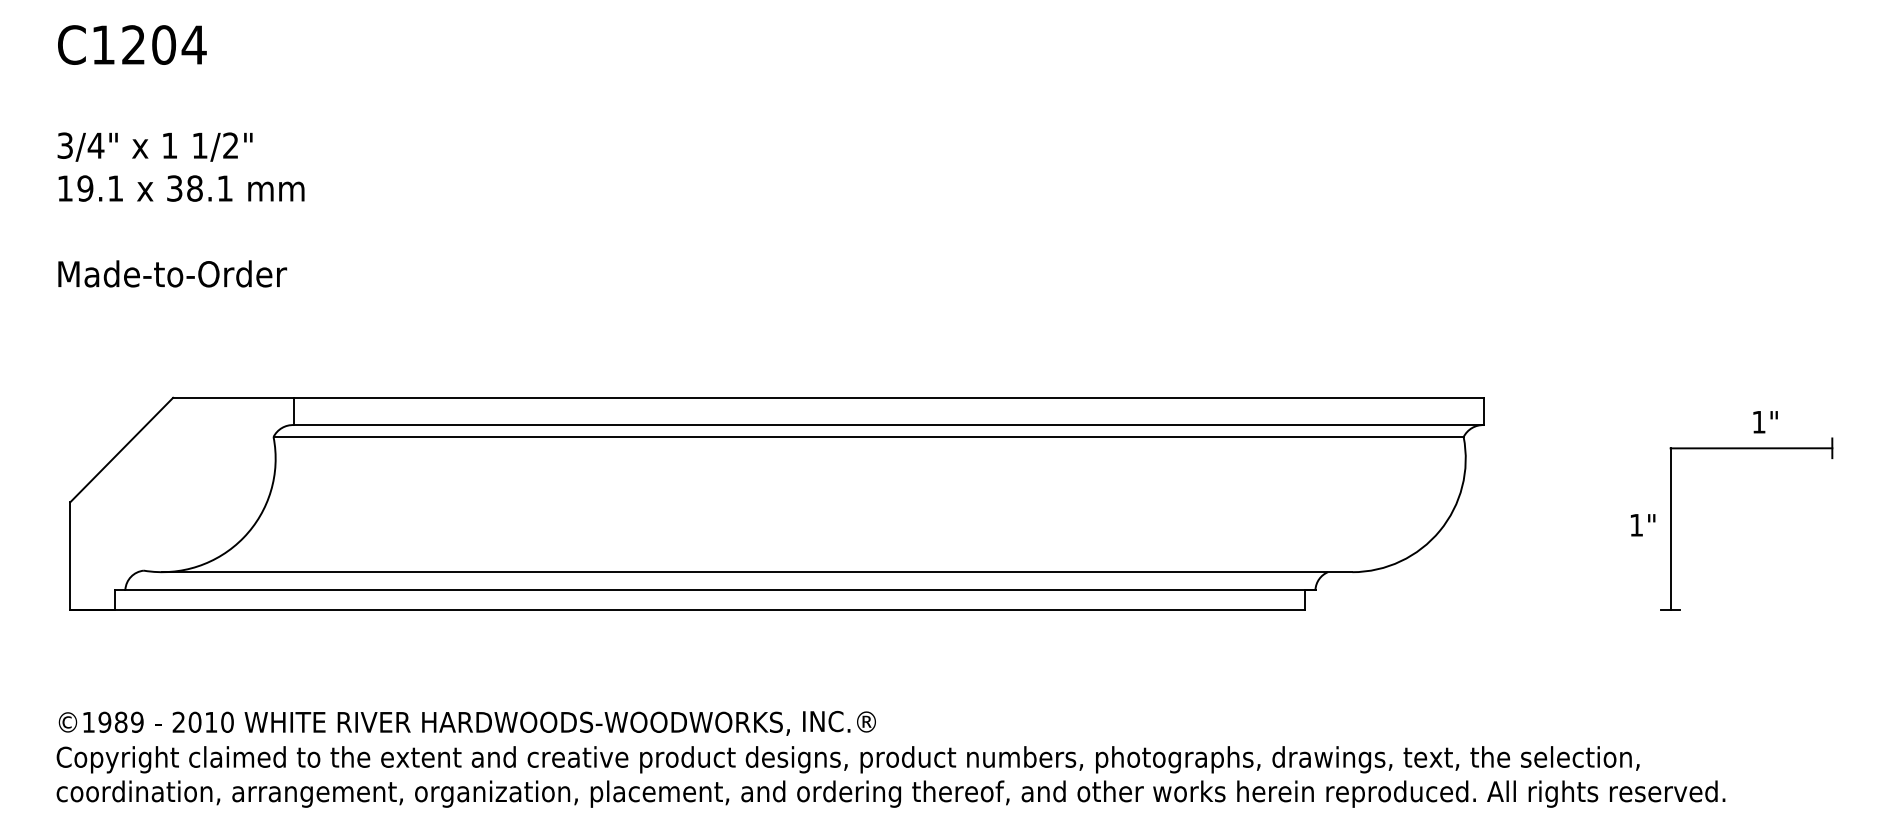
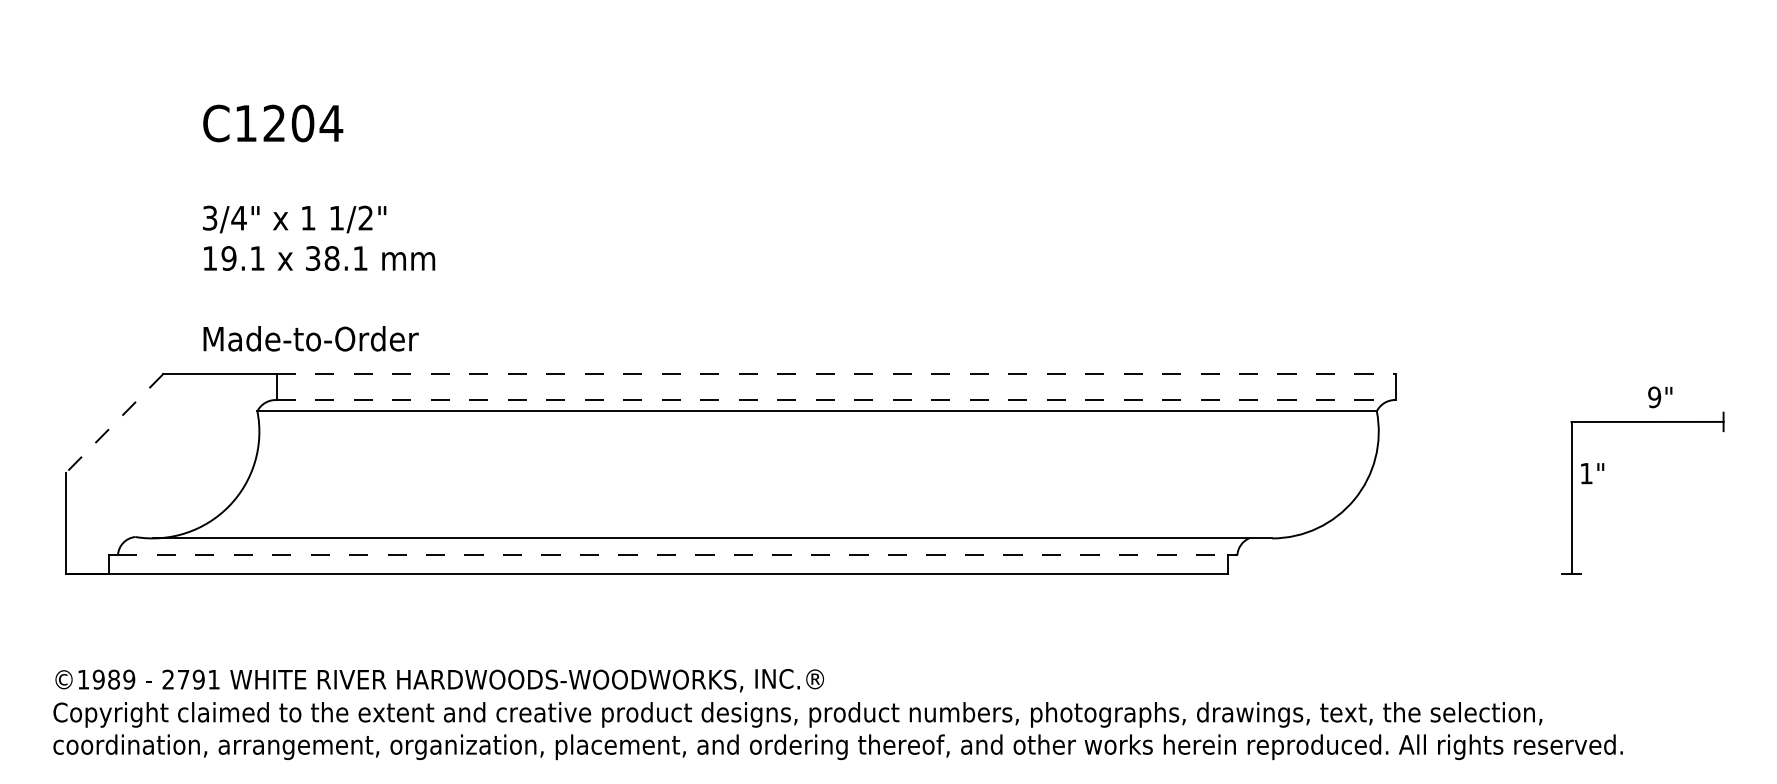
text: (180, 156) -> (318, 228), moved
line: (889, 397) -> (836, 374), solid -> dashed
text: (1758, 421) -> (1654, 396), 1" -> 9"
line: (889, 425) -> (836, 400), solid -> dashed
line: (121, 450) -> (114, 423), solid -> dashed
text: (1643, 525) -> (1593, 473), moved
line: (720, 589) -> (677, 554), solid -> dashed
text: (210, 721) -> (198, 678), 2010 -> 2791

